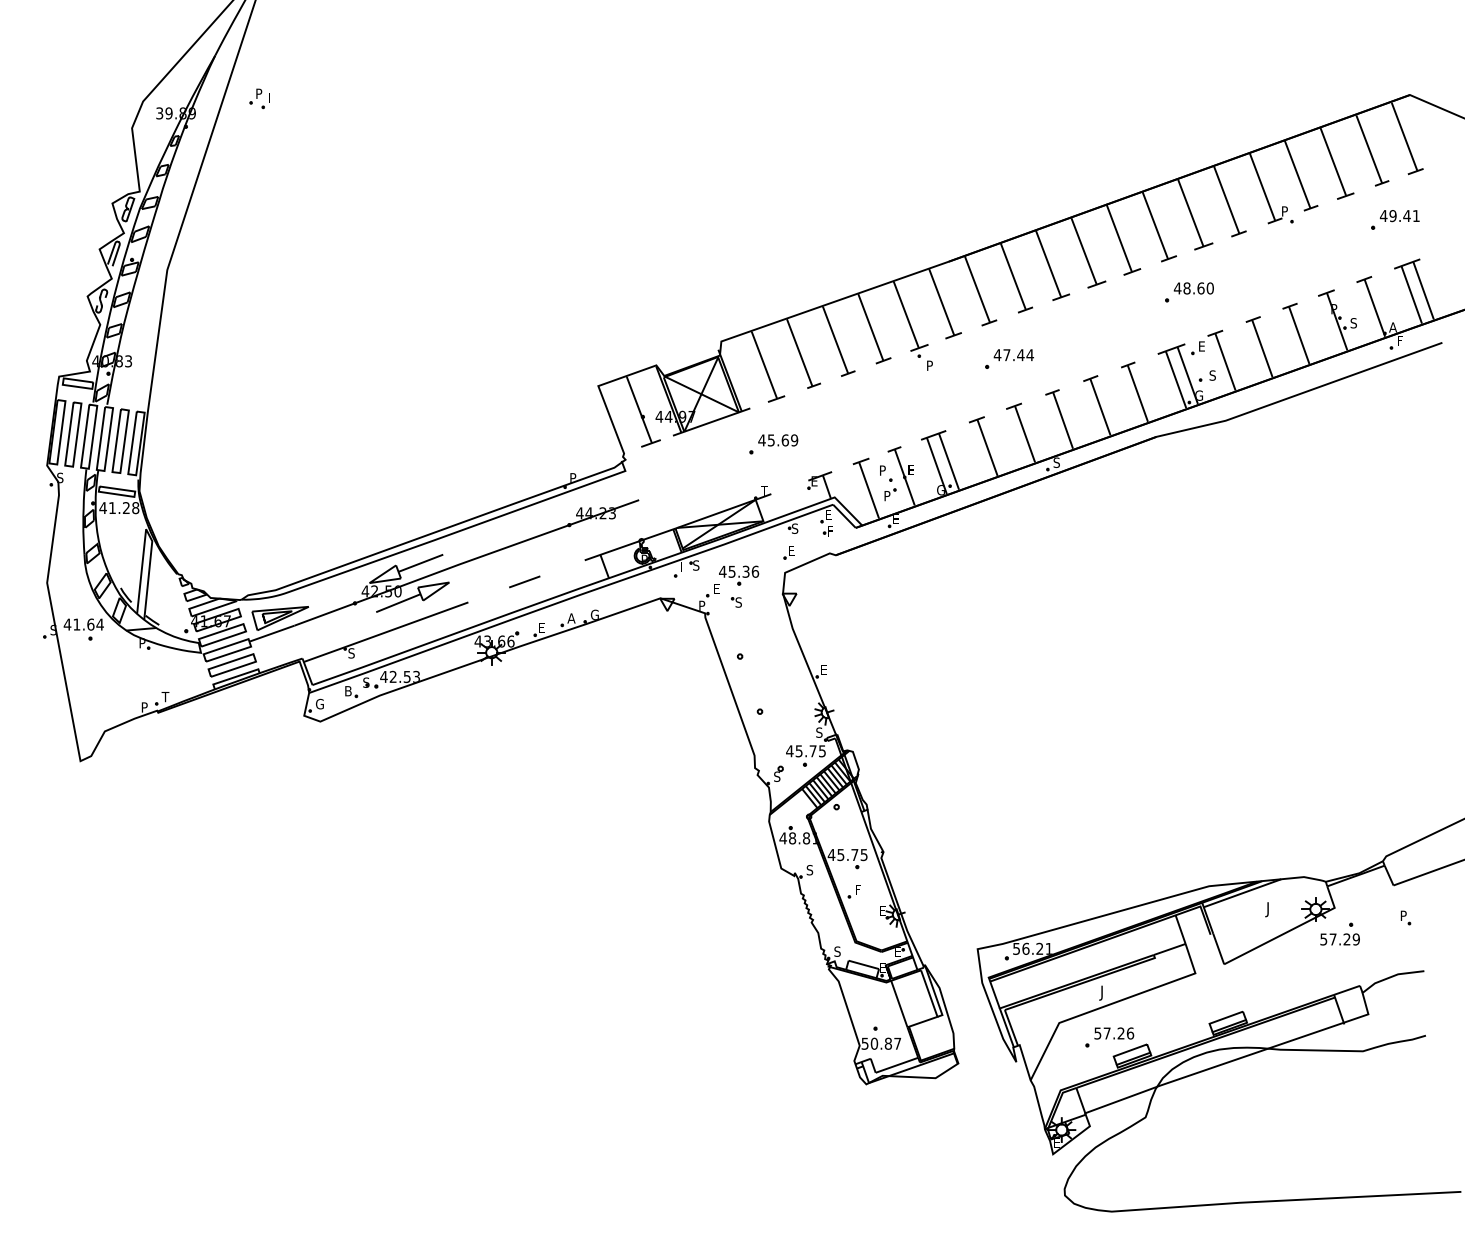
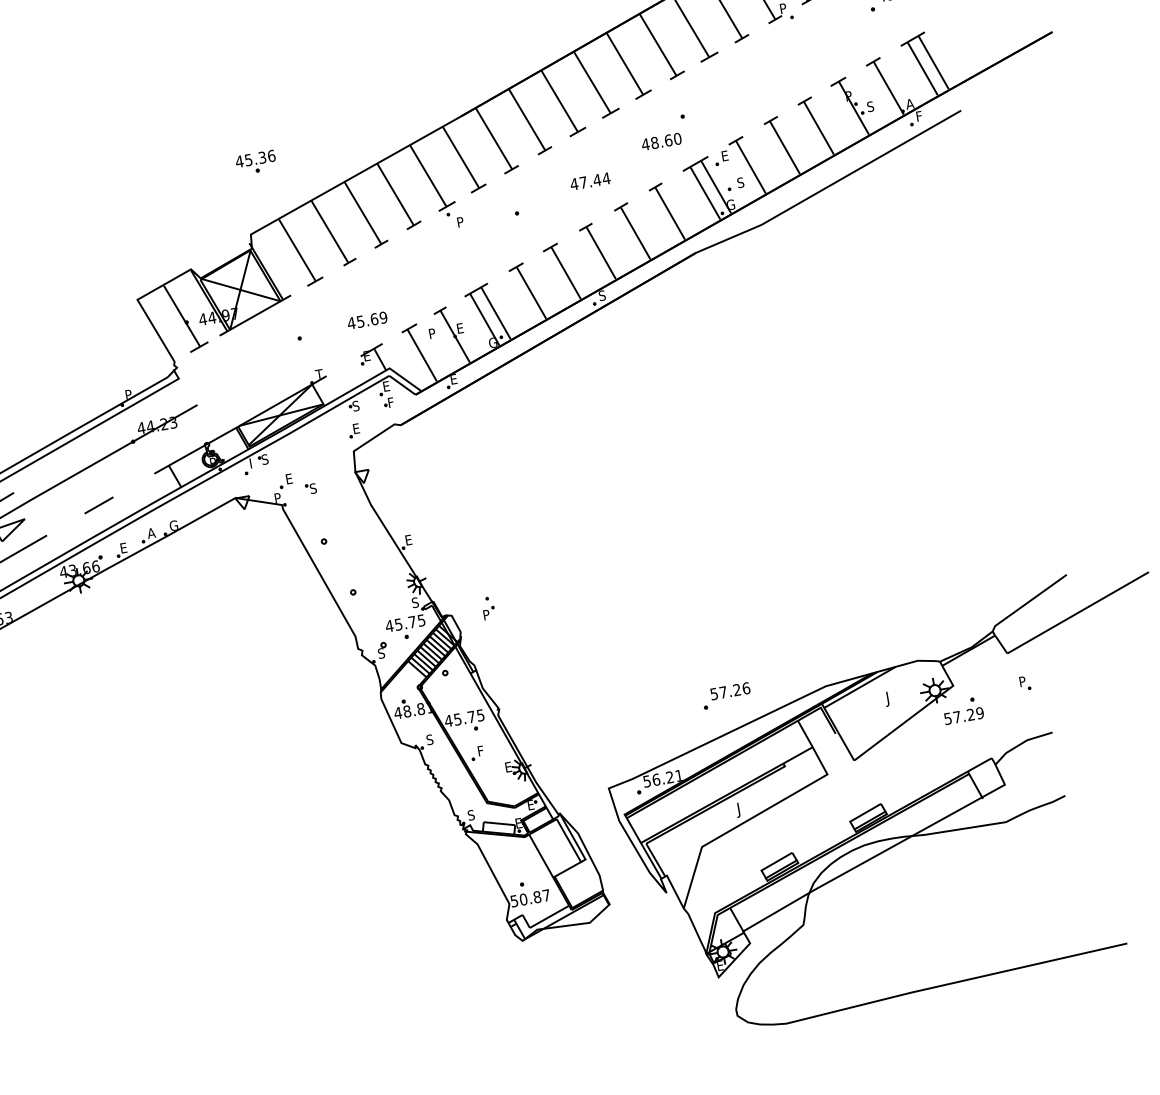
text: (1193, 288) -> (661, 141), moved
text: (1013, 355) -> (590, 181), moved
text: (778, 440) -> (367, 320), moved
part: (890, 489) -> (488, 607), moved
part: (739, 575) -> (256, 162), moved
part: (1109, 1037) -> (726, 695), moved

